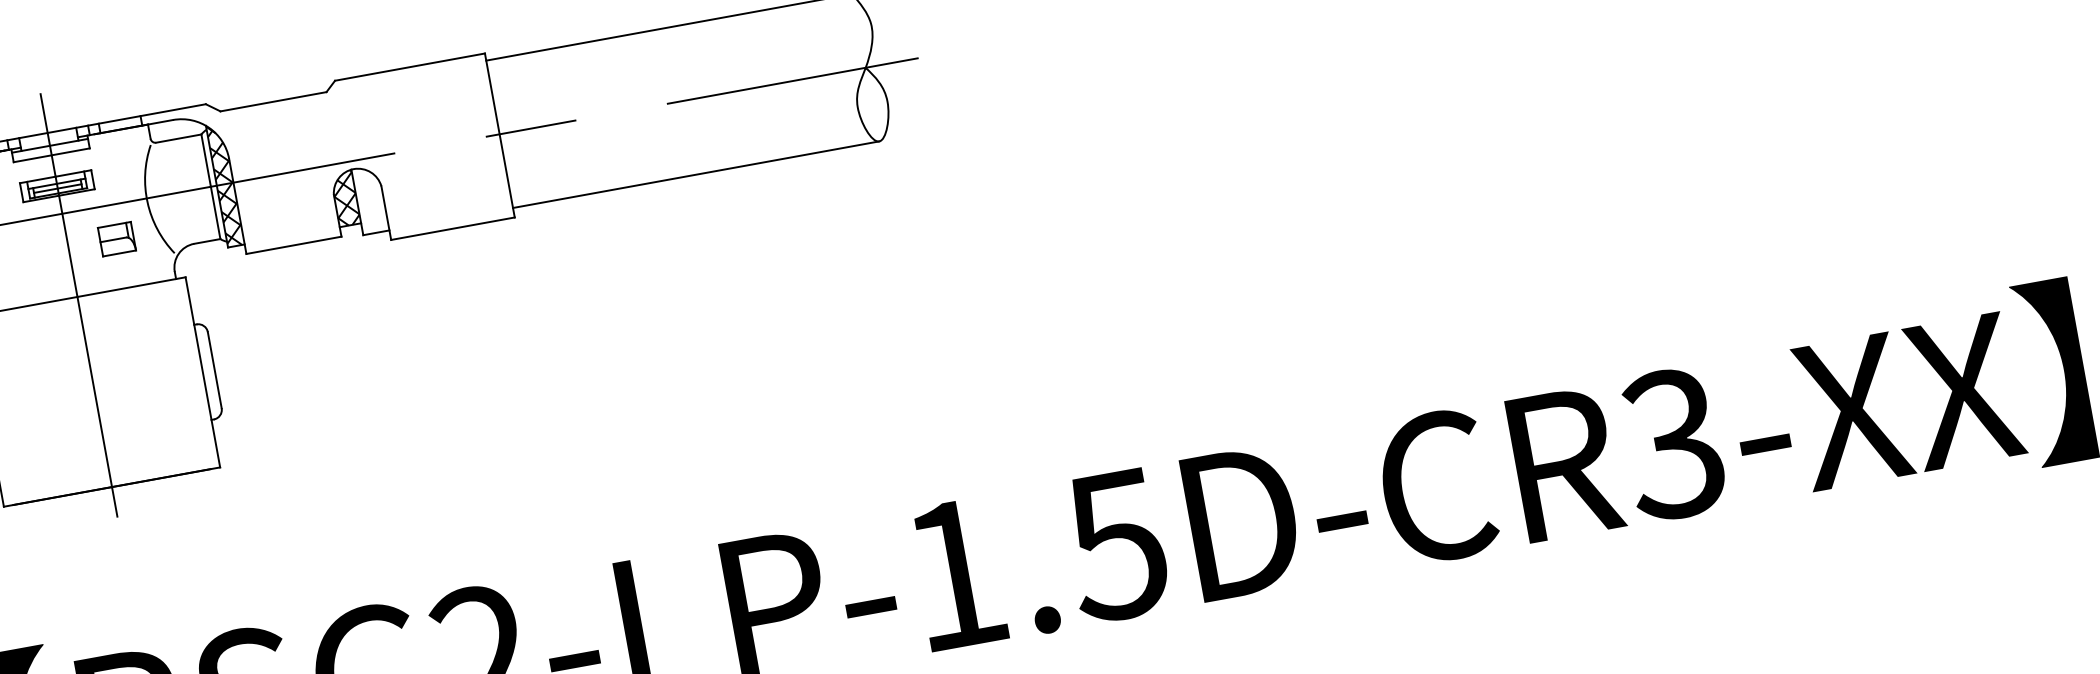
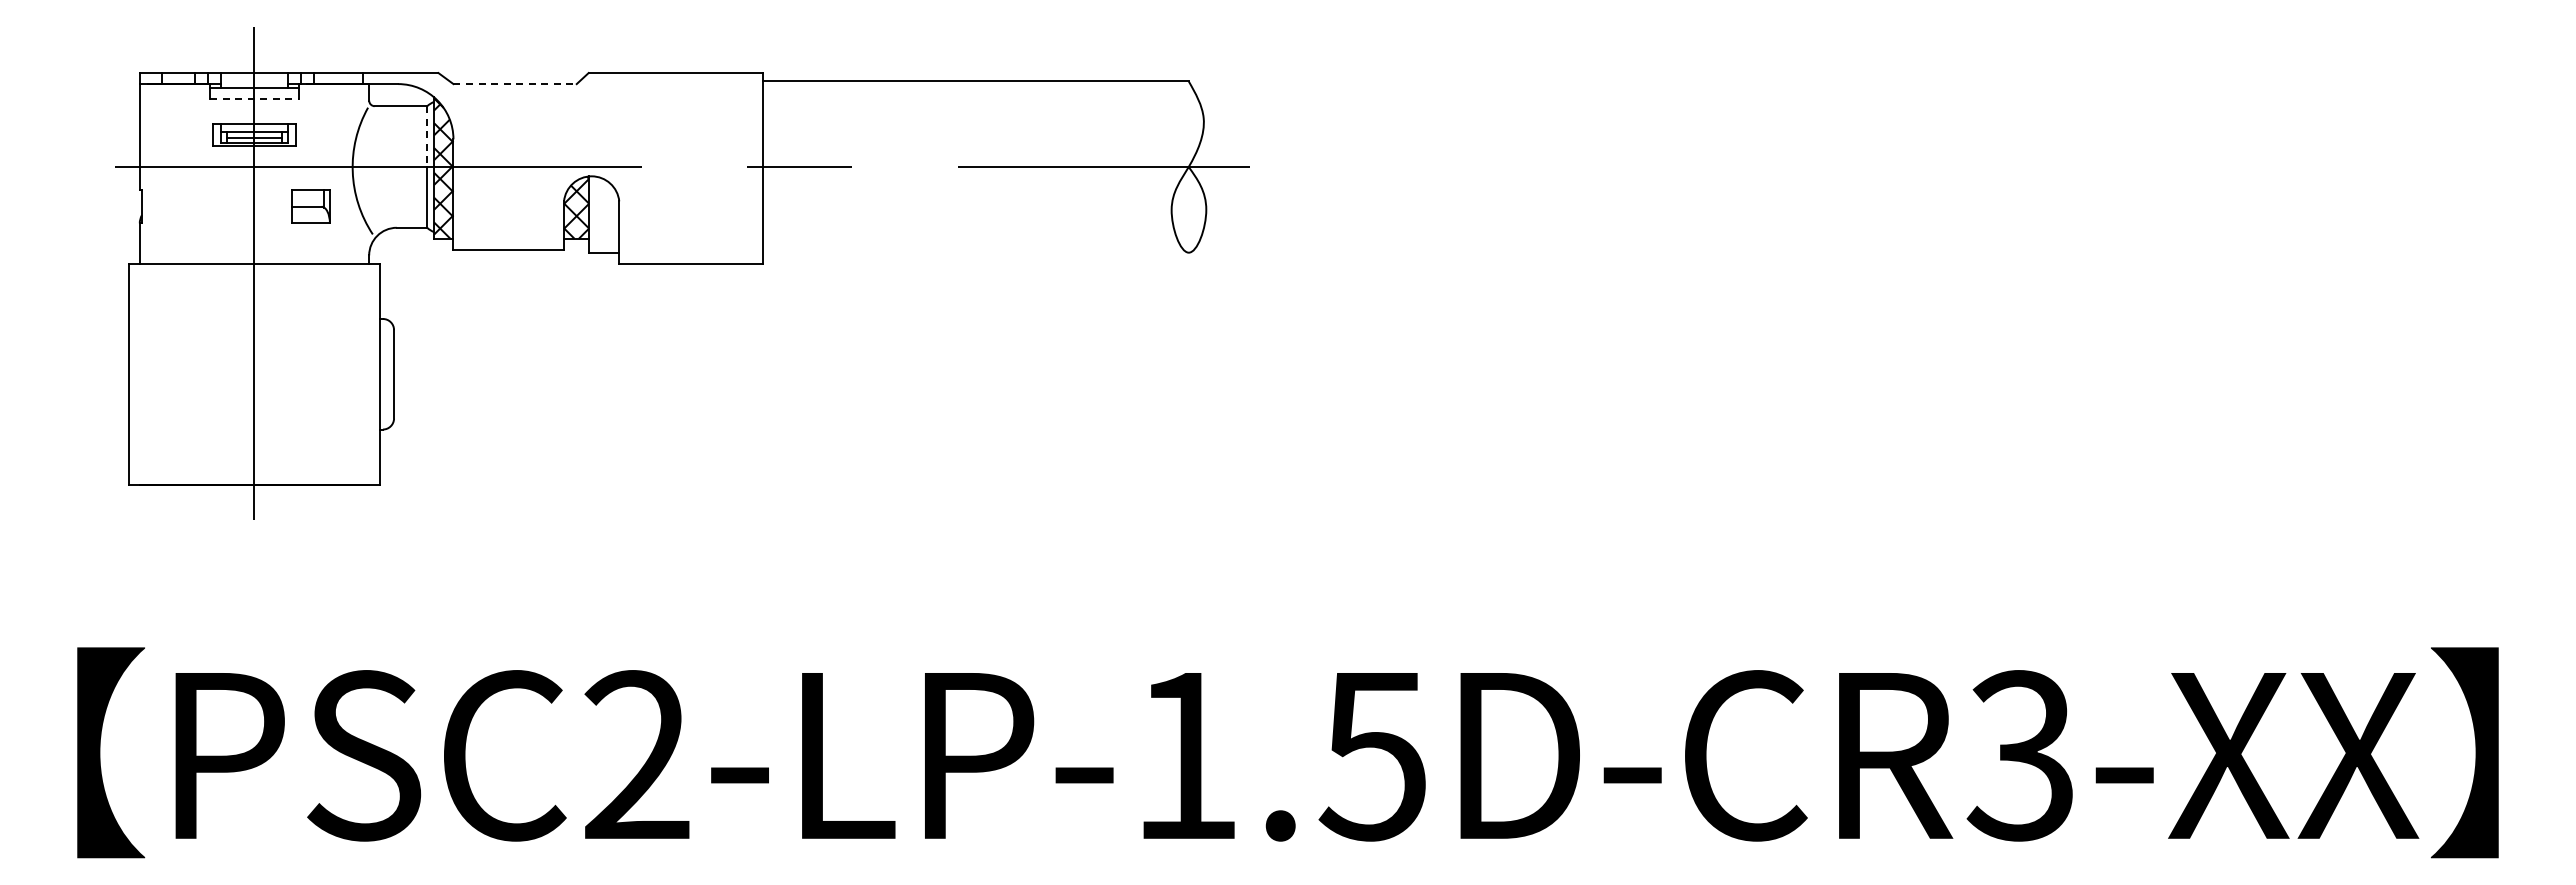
line: (273, 102) -> (515, 84), solid -> dashed
line: (51, 155) -> (254, 99), solid -> dashed
line: (206, 161) -> (427, 137), solid -> dashed
line: (695, 174) -> (975, 252), removed

